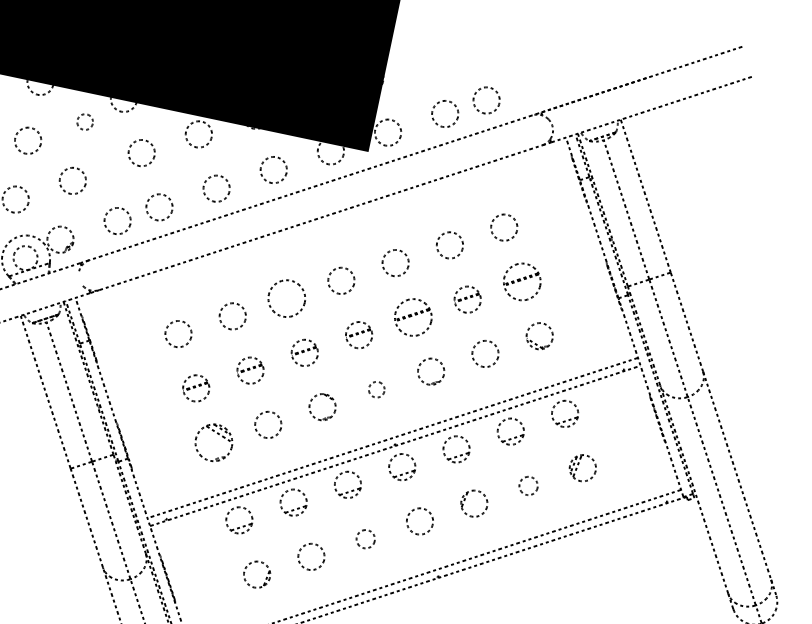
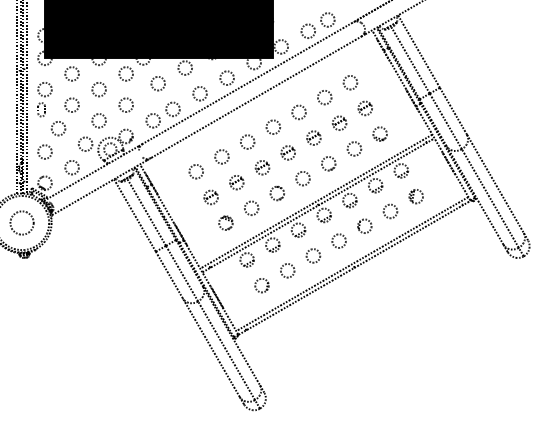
circle: (84, 120) -> (125, 73), size x1.67
part: (520, 281) -> (364, 108), size x0.71
circle: (287, 297) -> (247, 141), size x0.71
part: (412, 316) -> (313, 137), size x0.71
circle: (375, 388) -> (302, 178), size x1.67
part: (213, 441) -> (225, 222), size x0.71
circle: (528, 486) -> (390, 211), size x1.43
circle: (366, 538) -> (313, 255), size x1.43

